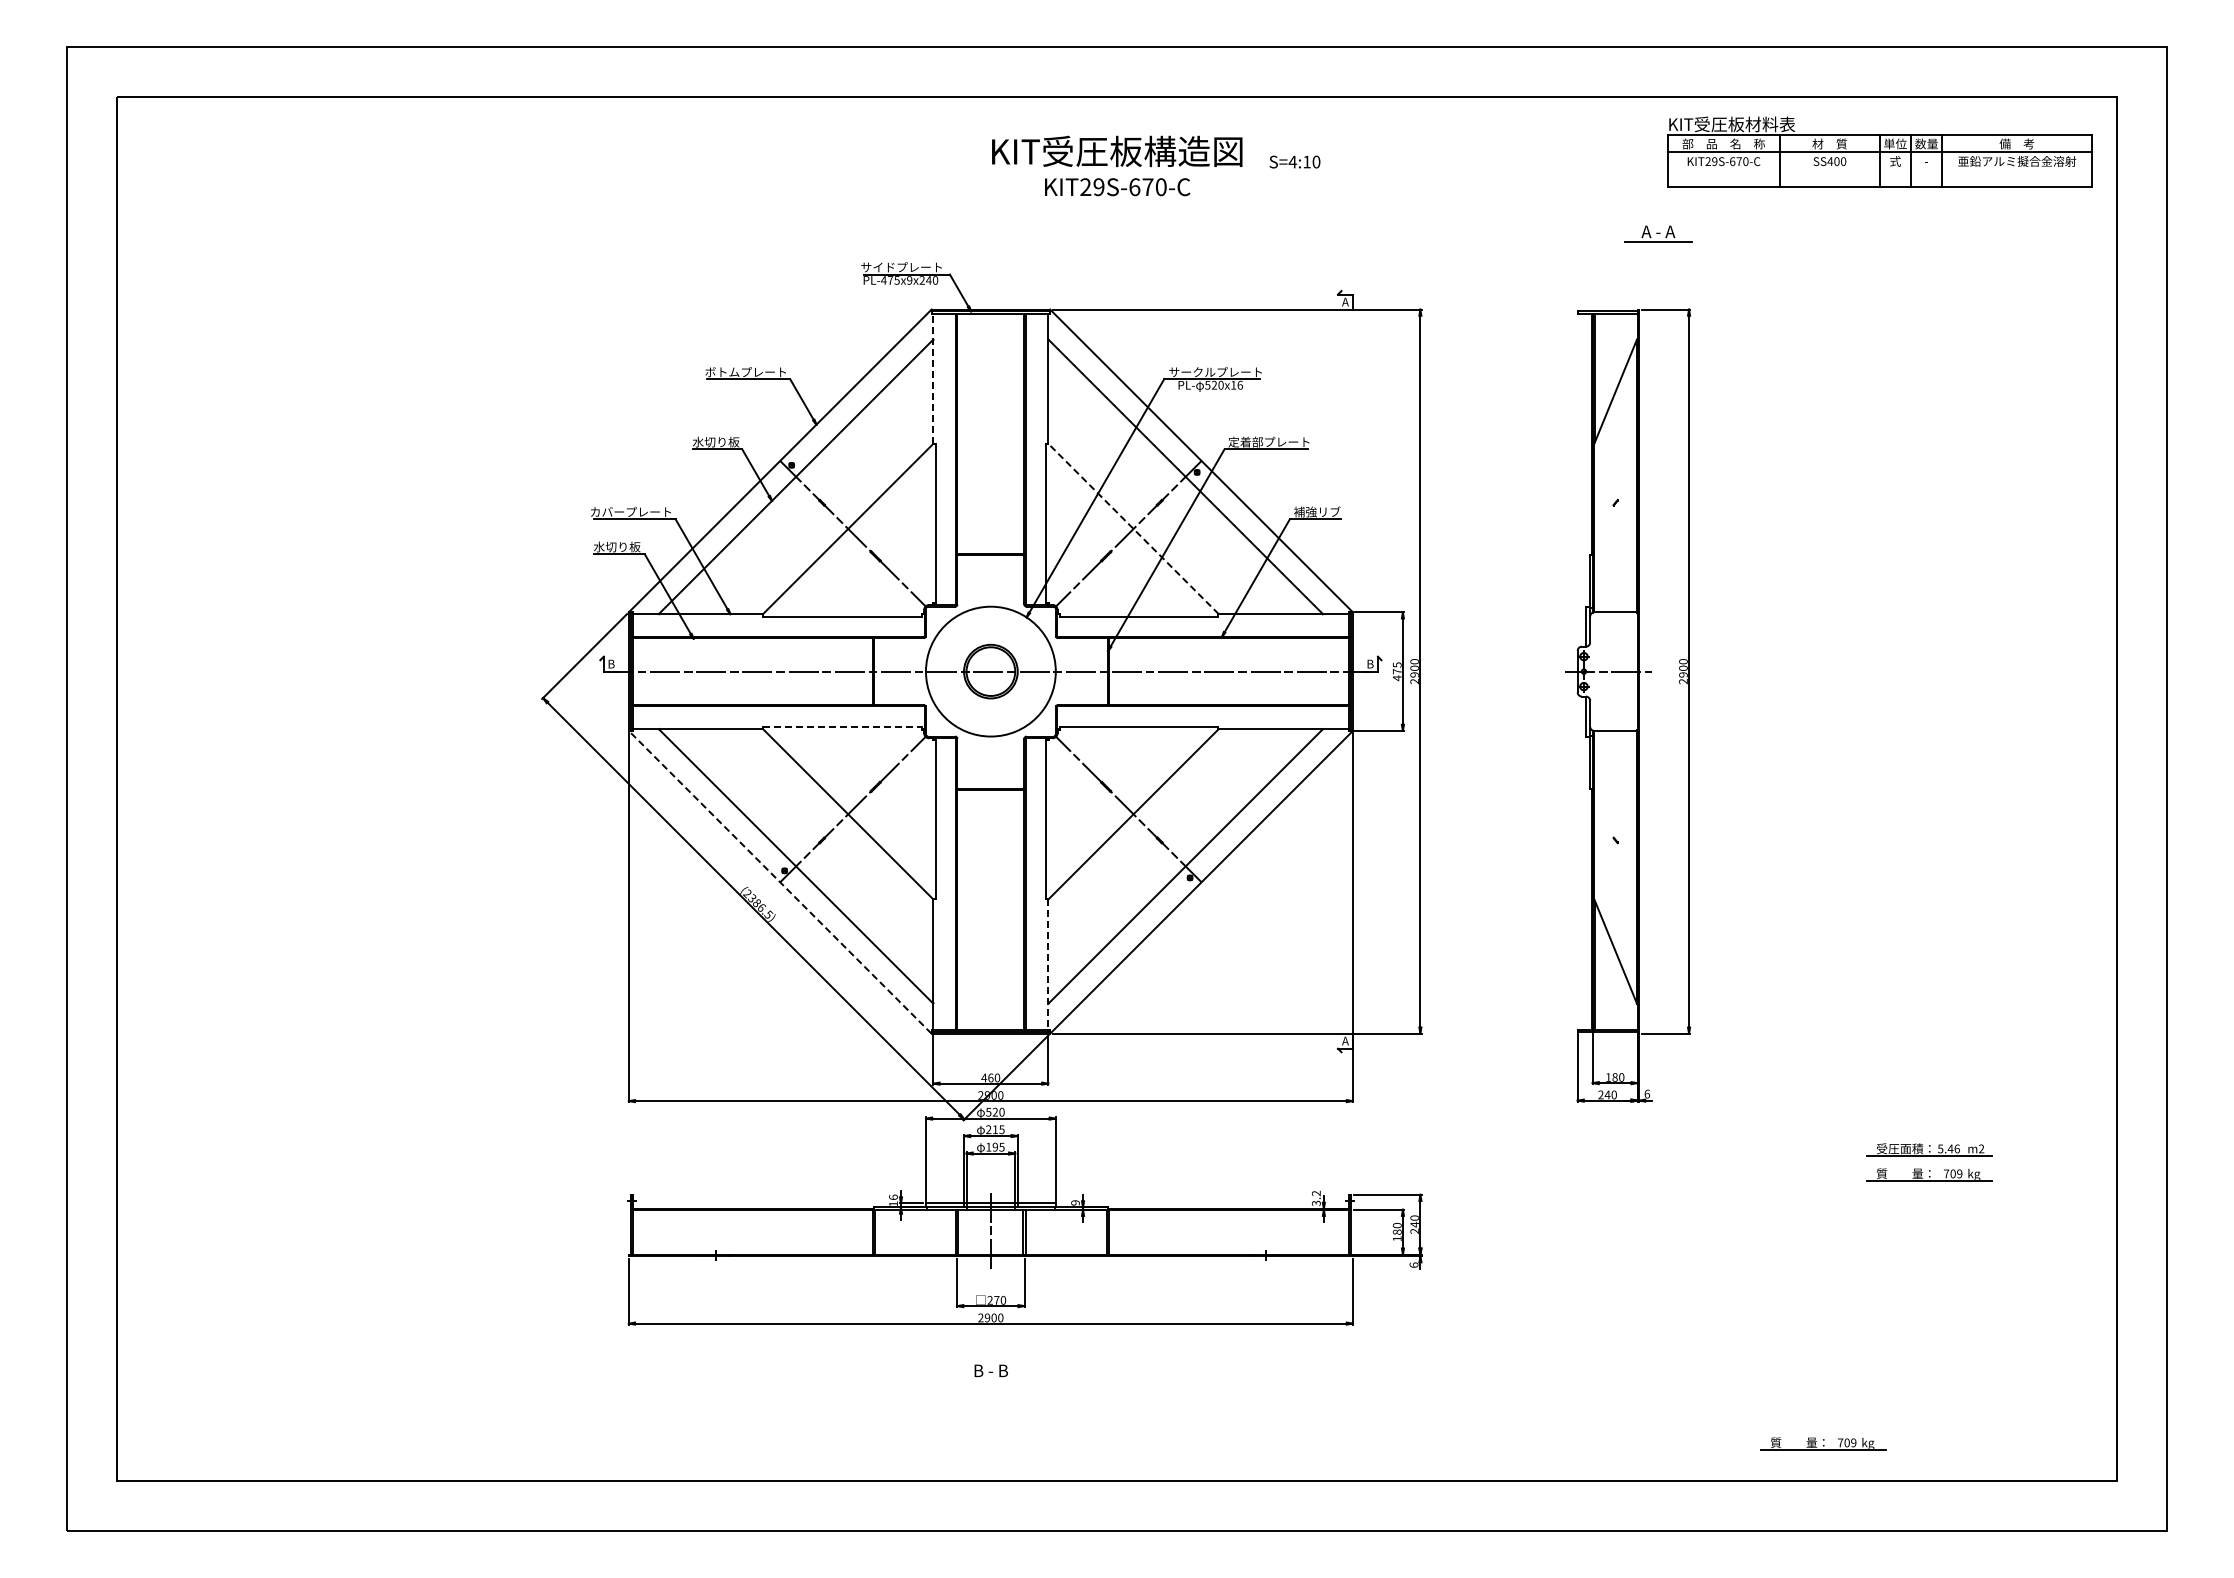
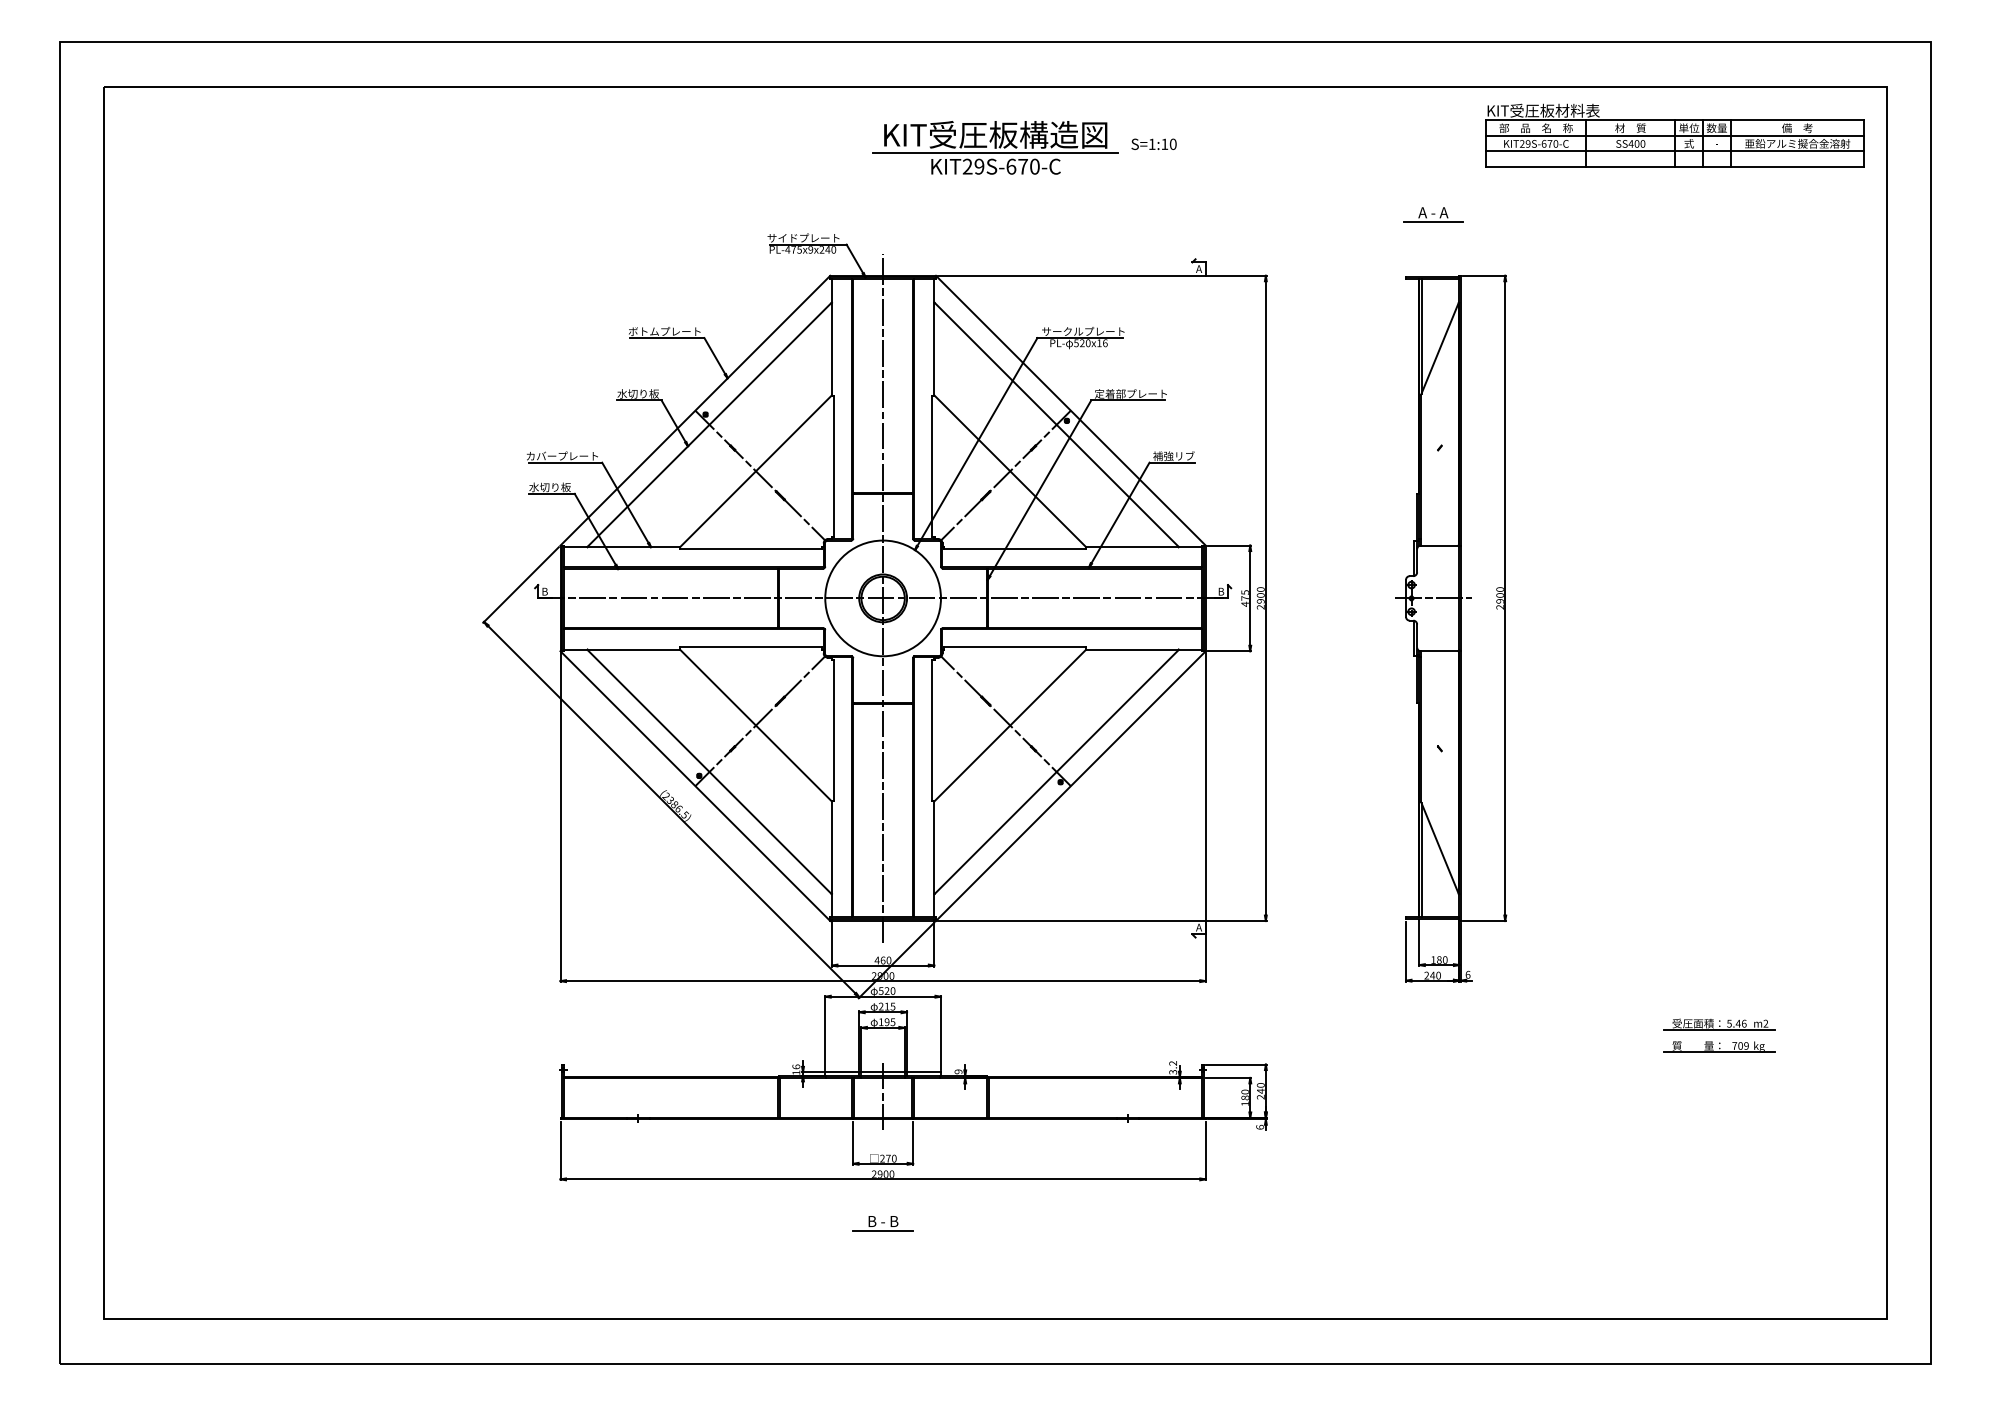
text: (1292, 161) -> (1151, 143), S=4:10 -> S=1:10
line: (1879, 169) -> (1674, 150), added
line: (1116, 172) -> (995, 153), added
part: (1658, 233) -> (1433, 214), moved
line: (933, 378) -> (831, 337), dashed -> solid
line: (1133, 528) -> (1010, 470), dashed -> solid
line: (990, 671) -> (882, 598), added
line: (843, 726) -> (751, 647), dashed -> solid
line: (779, 881) -> (694, 785), dashed -> solid
line: (1048, 964) -> (934, 859), dashed -> solid
line: (990, 1381) -> (882, 1230), added
part: (1823, 1443) -> (1625, 1286), removed

